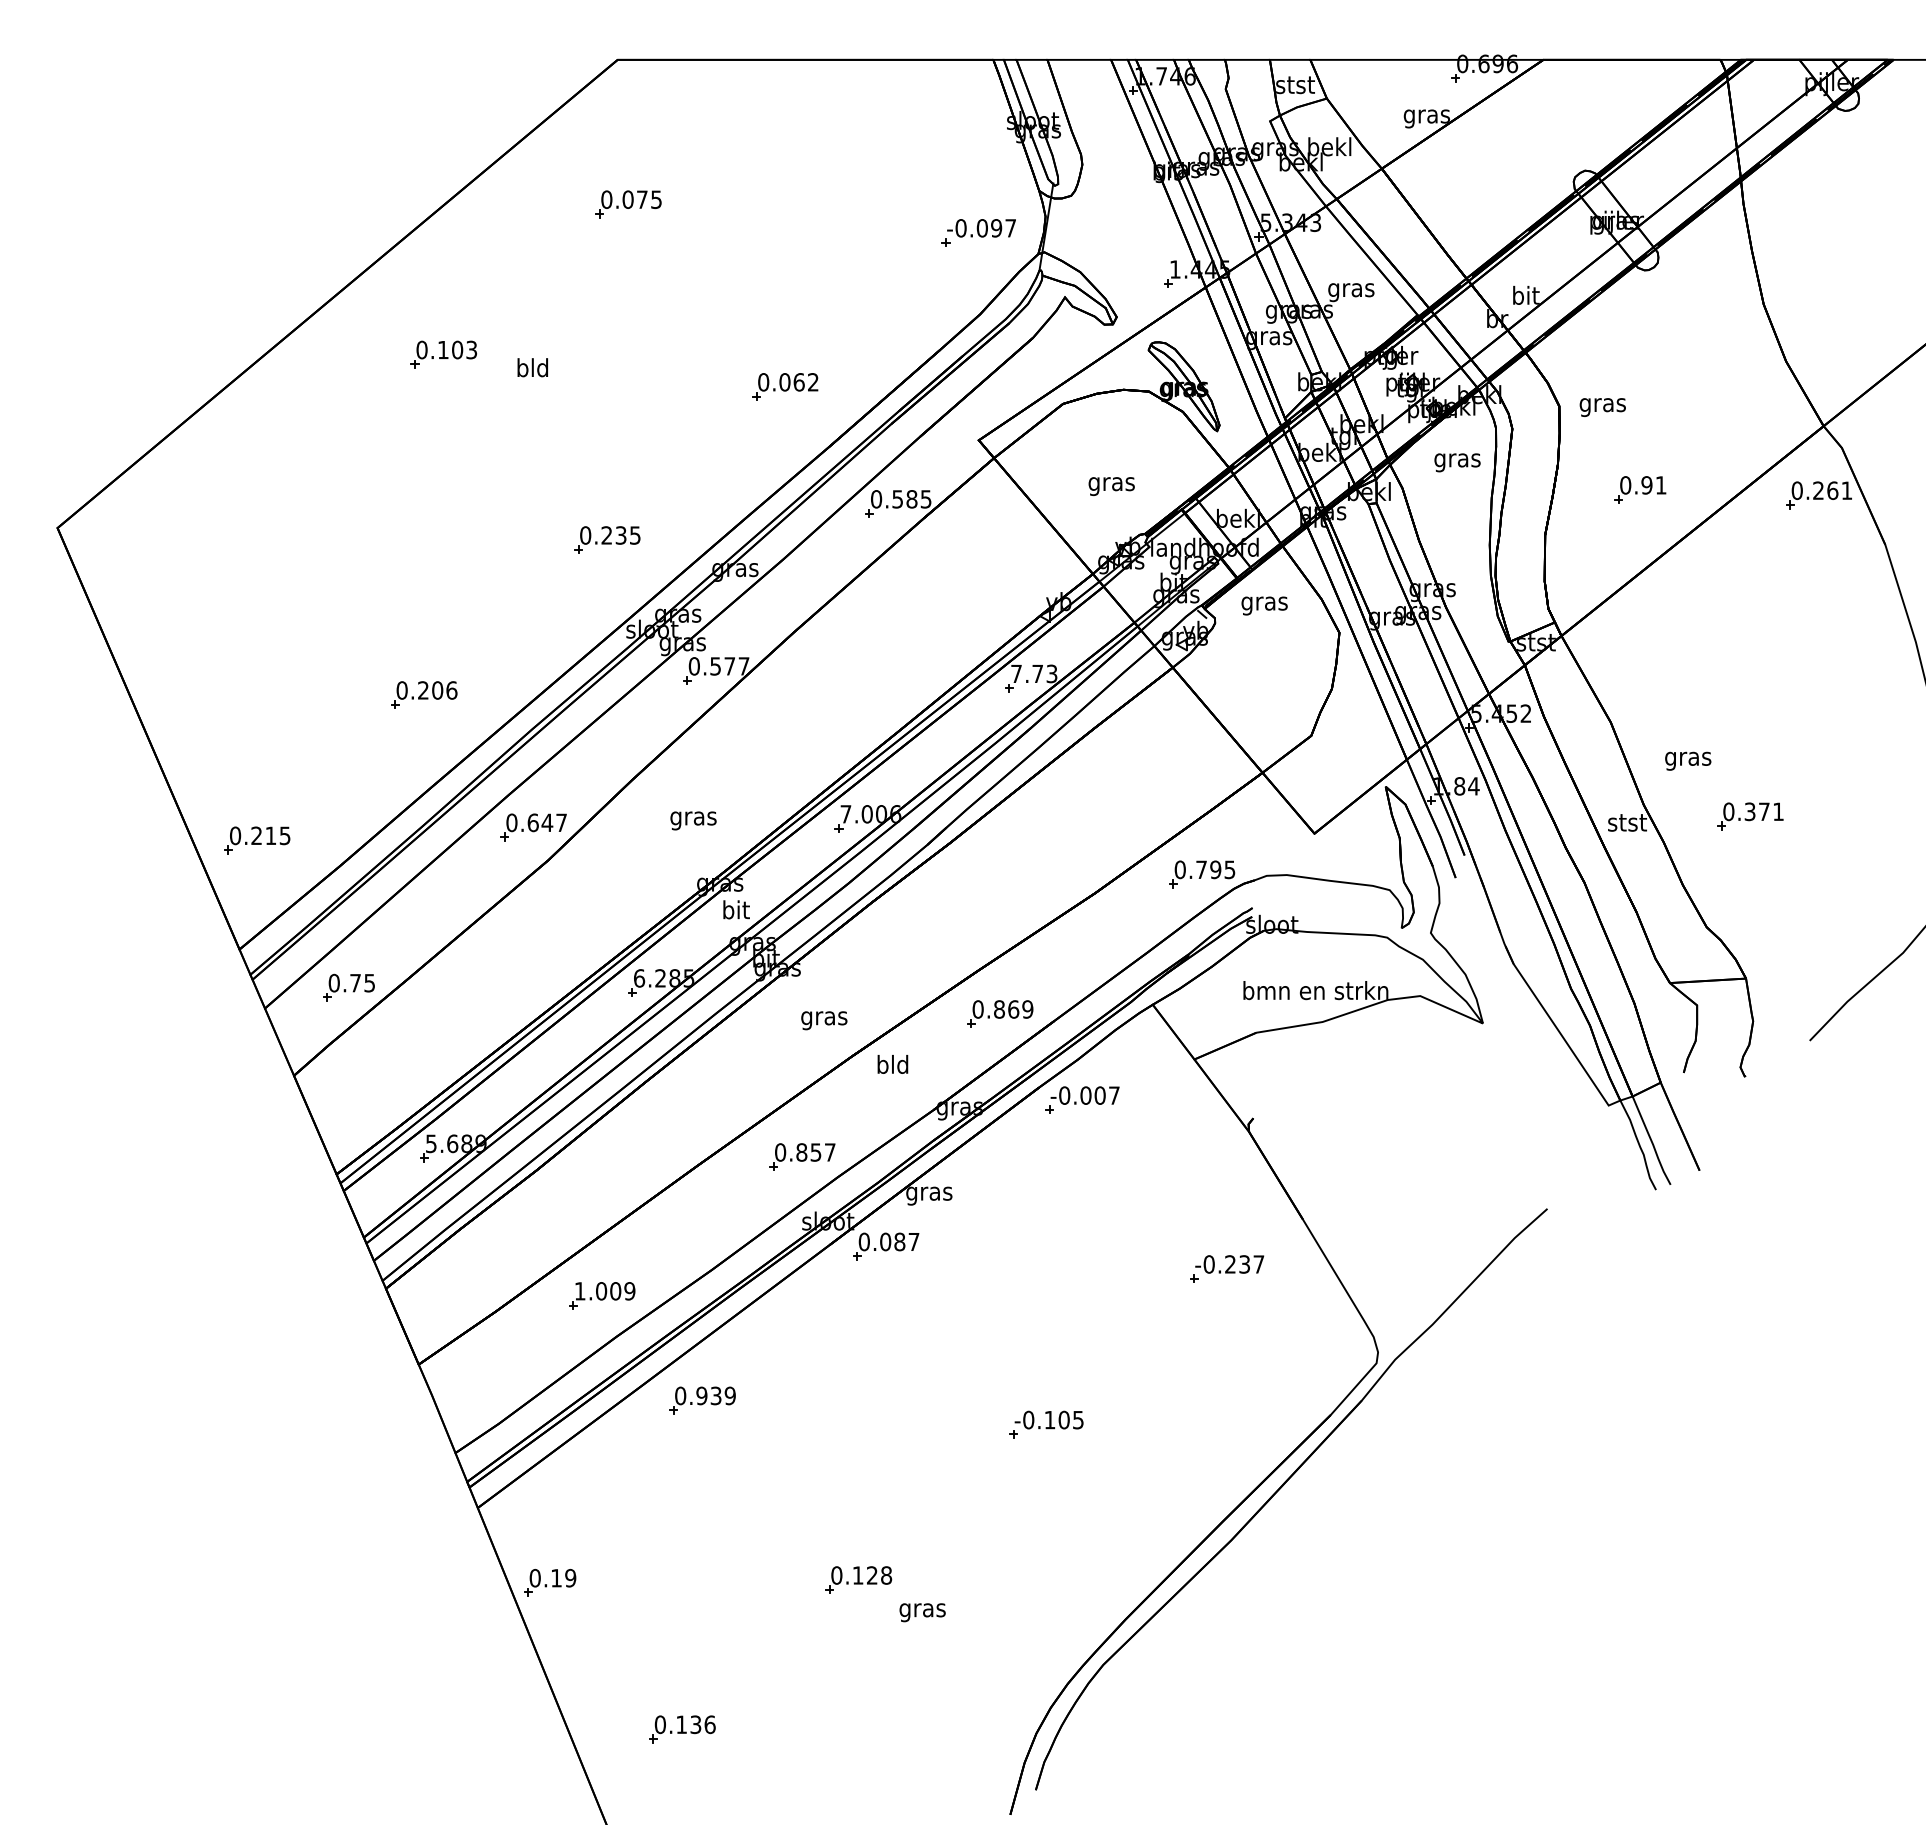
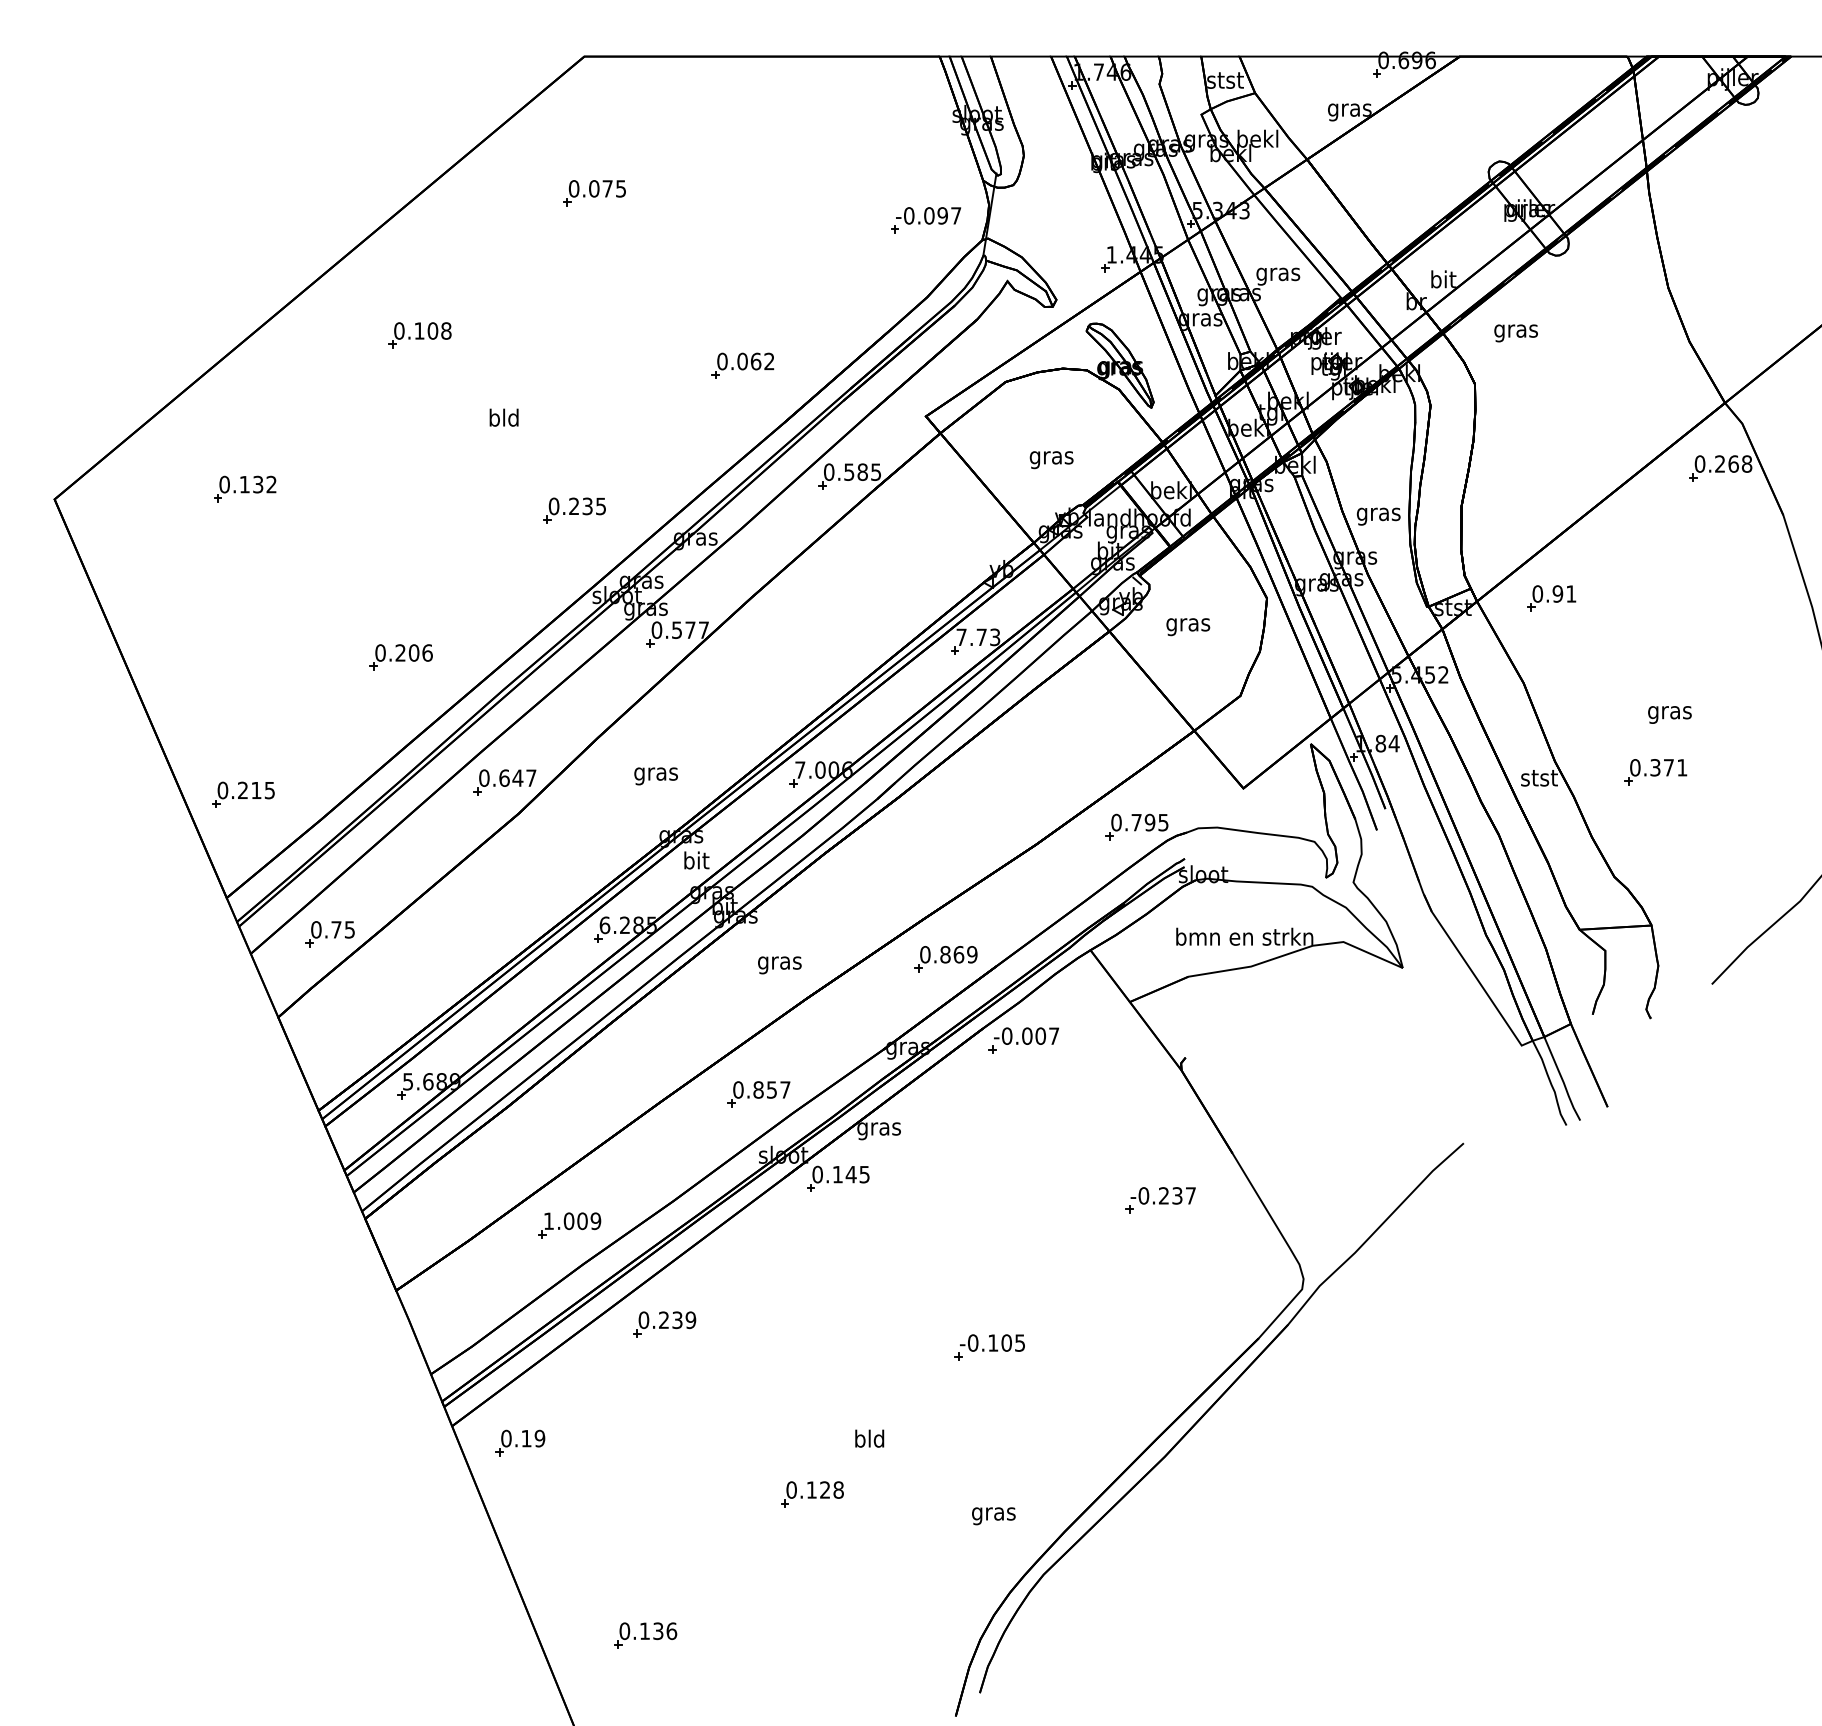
text: (471, 349) -> (446, 330), 0.103 -> 0.108
text: (532, 367) -> (503, 417), moved
text: (1602, 407) -> (1515, 333), moved
text: (1457, 462) -> (1378, 516), moved
part: (1640, 490) -> (1551, 598), moved
text: (1846, 490) -> (1746, 463), 0.261 -> 0.268
part: (259, 516) -> (245, 488), added
text: (1264, 606) -> (1188, 627), moved
text: (1687, 760) -> (1669, 714), moved
text: (892, 1064) -> (869, 1438), moved
text: (899, 1241) -> (850, 1174), 0.087 -> 0.145
text: (701, 1396) -> (663, 1320), 0.939 -> 0.239
part: (550, 1582) -> (520, 1442), moved
text: (922, 1612) -> (993, 1516), moved

